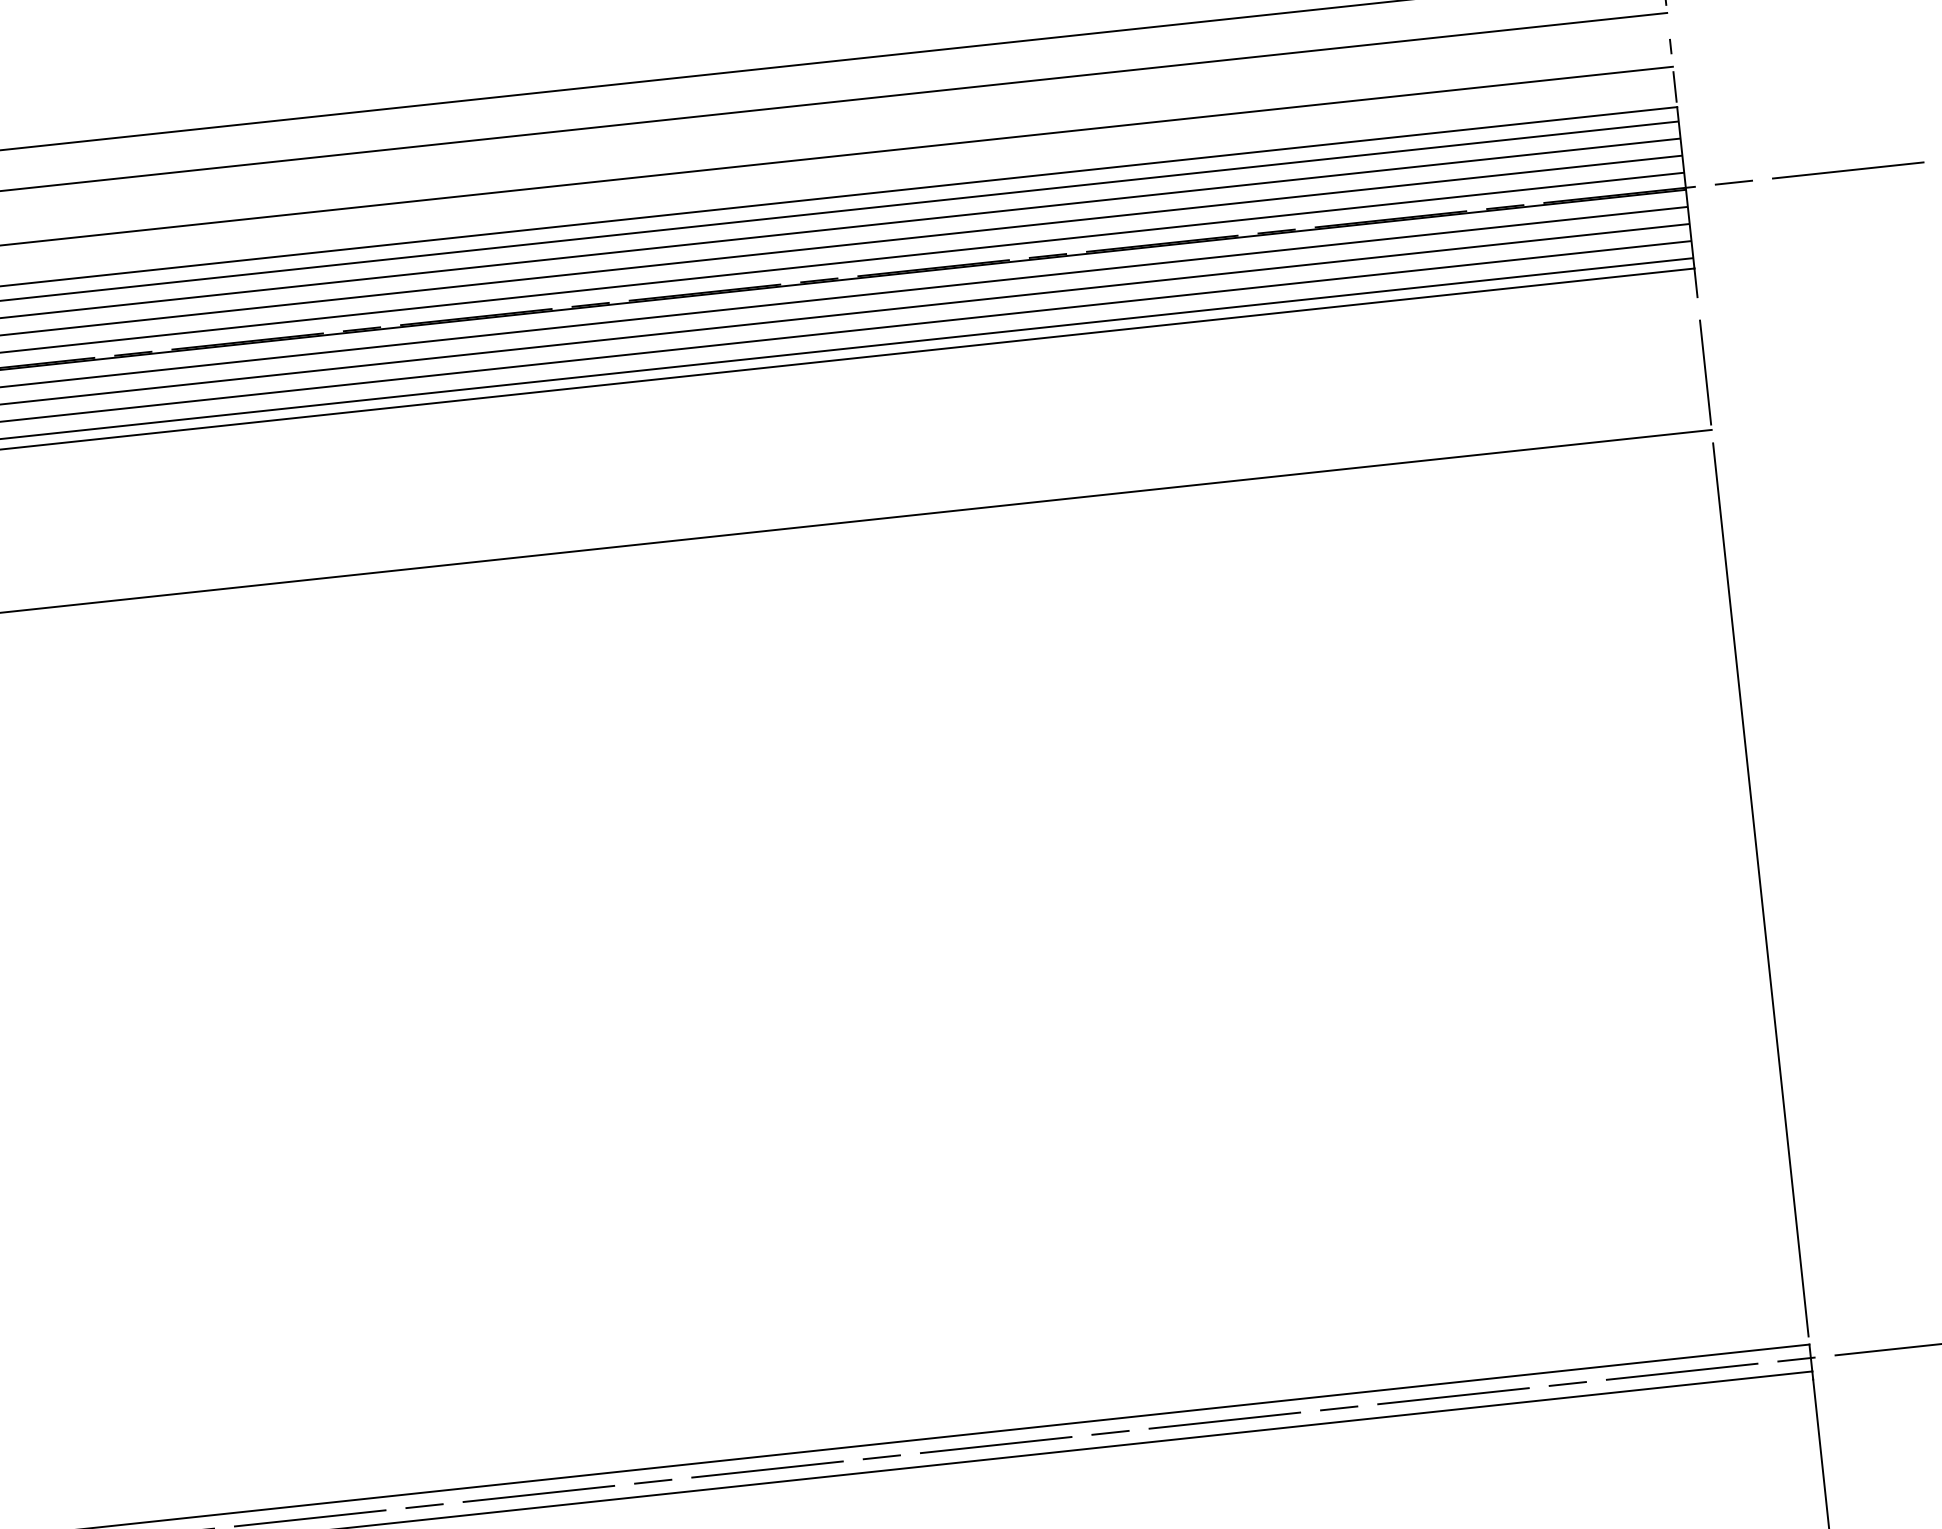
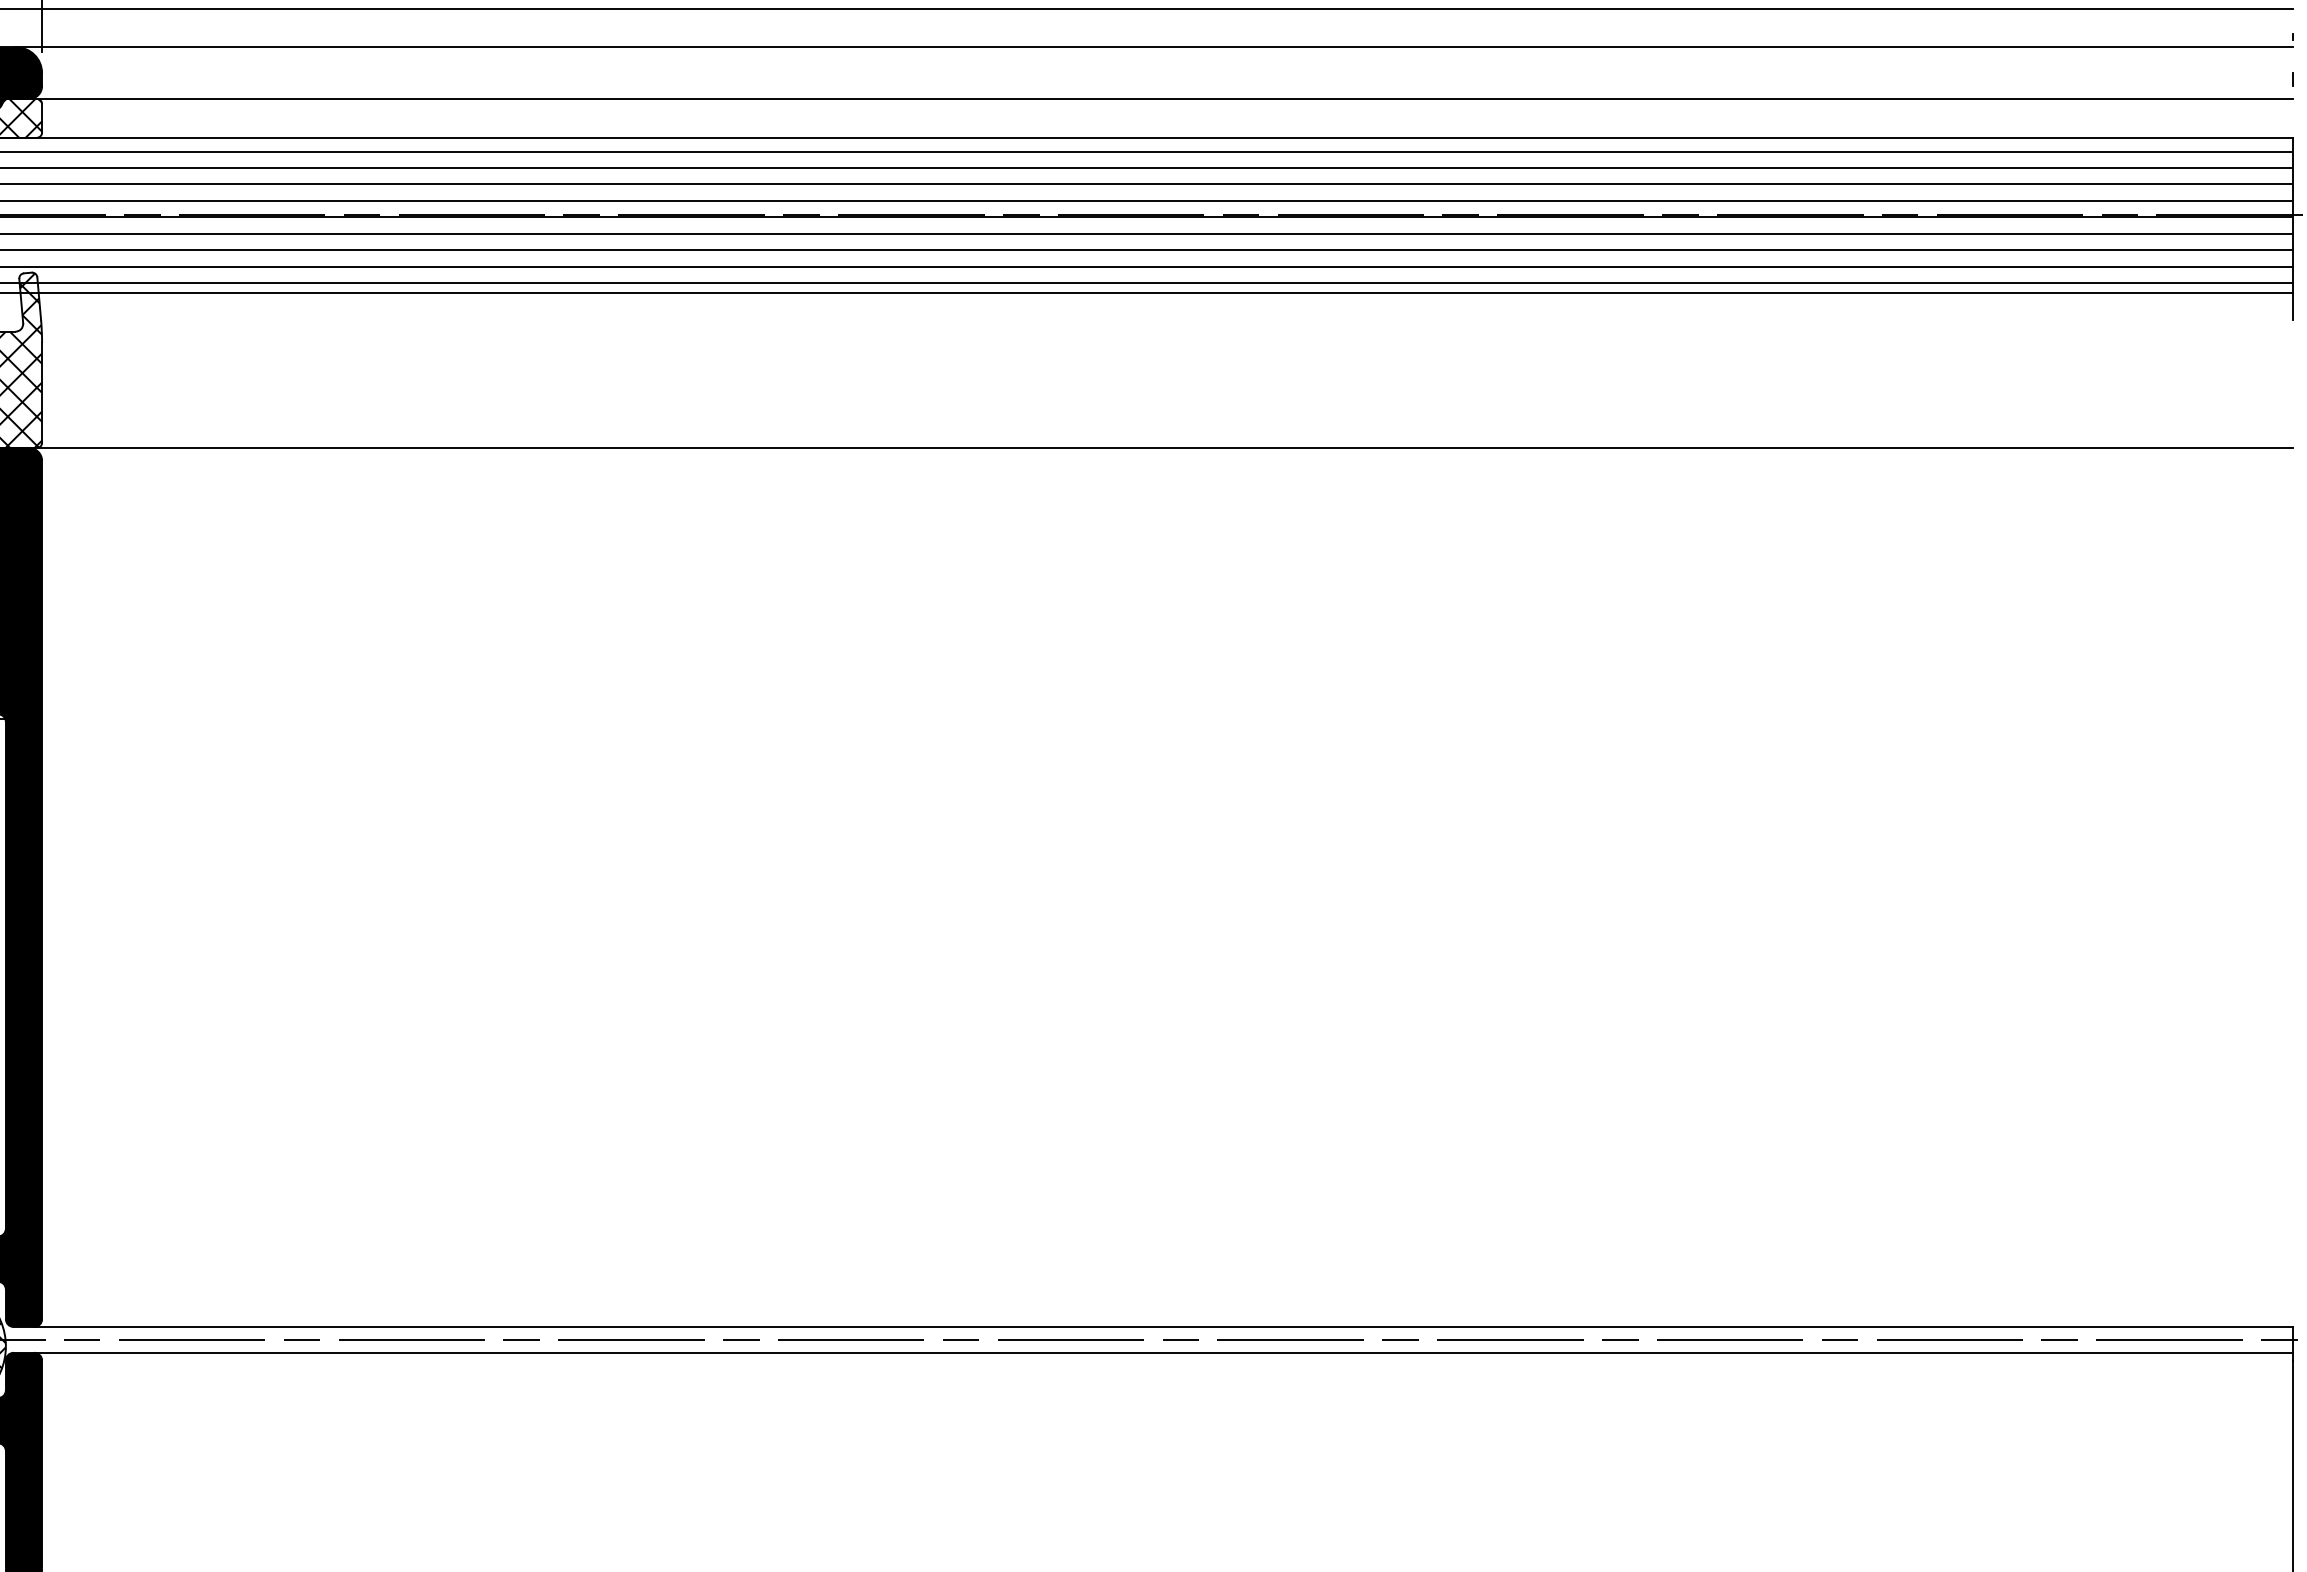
line: (1675, 87) -> (2293, 118), removed
line: (1705, 372) -> (2293, 392), removed
line: (1760, 889) -> (2293, 889), removed

